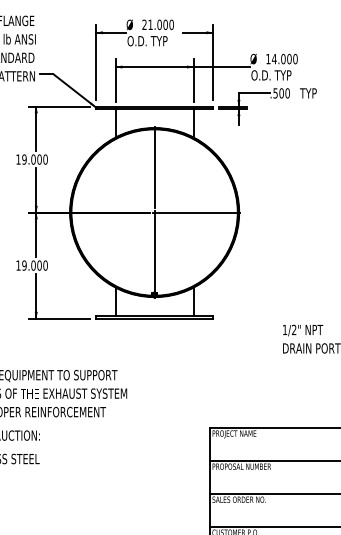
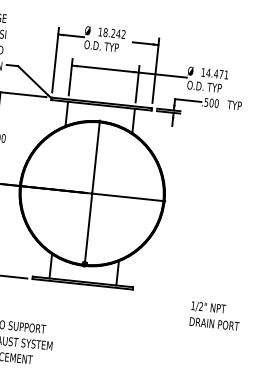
text: (157, 24) -> (111, 32), 21.000 -> 18.242
text: (289, 58) -> (221, 73), 14.000 -> 14.471

